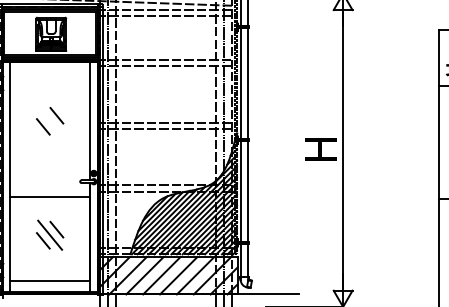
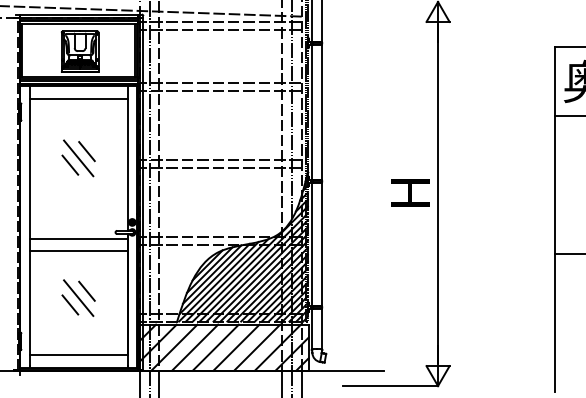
line: (49, 72) -> (78, 98), added
line: (49, 121) -> (78, 158), added
line: (49, 187) -> (78, 239), added

